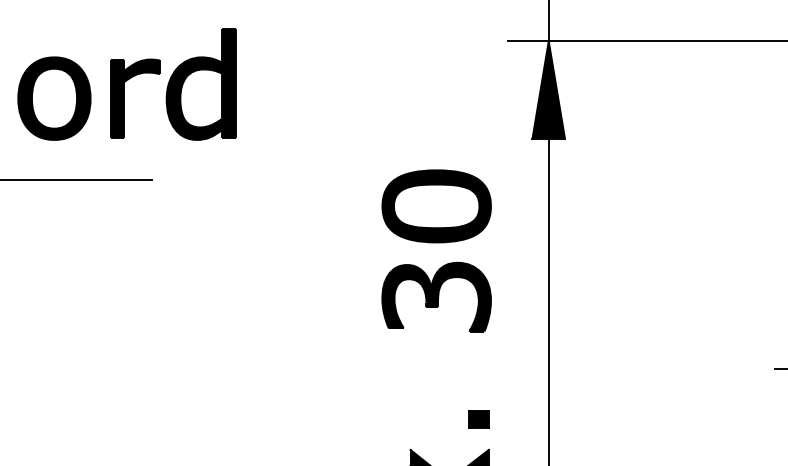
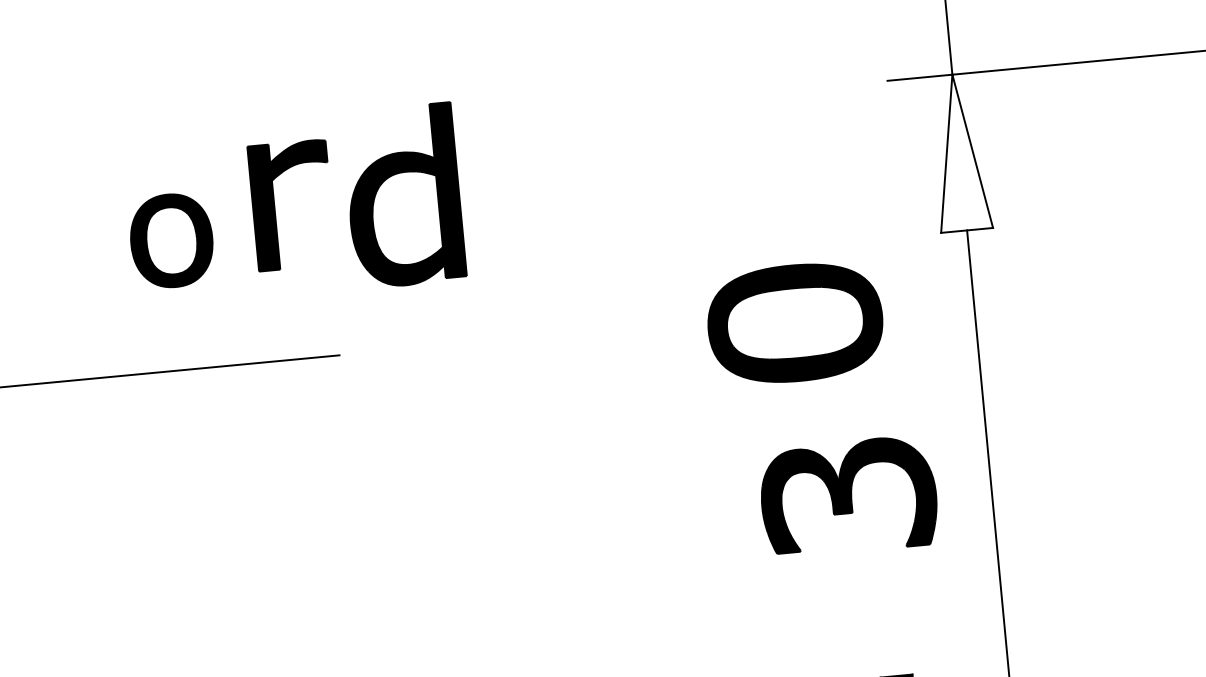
fill: (548, 89) -> (959, 151), removed
part: (54, 98) -> (171, 240), size x0.7
part: (124, 98) -> (274, 206), moved
part: (436, 206) -> (795, 323), moved
part: (436, 296) -> (848, 495), moved

